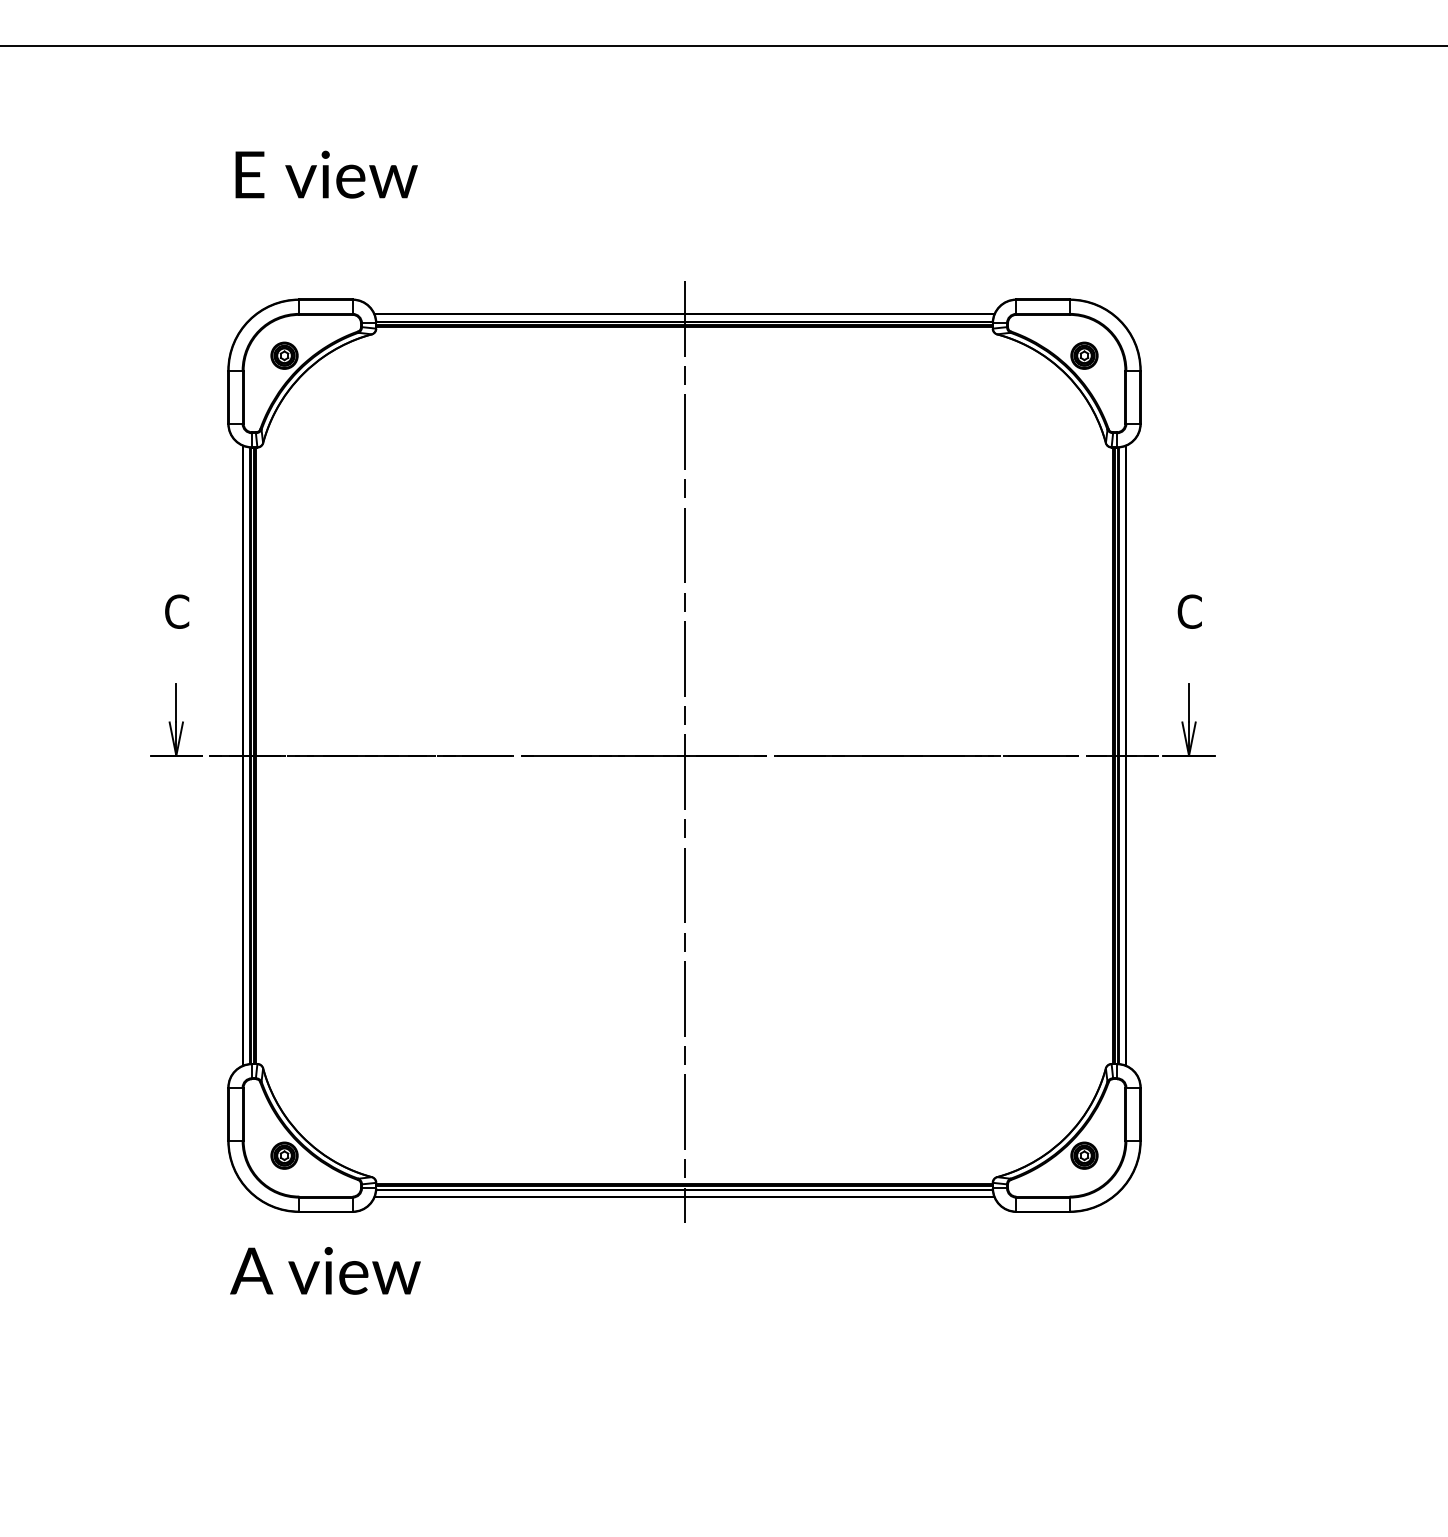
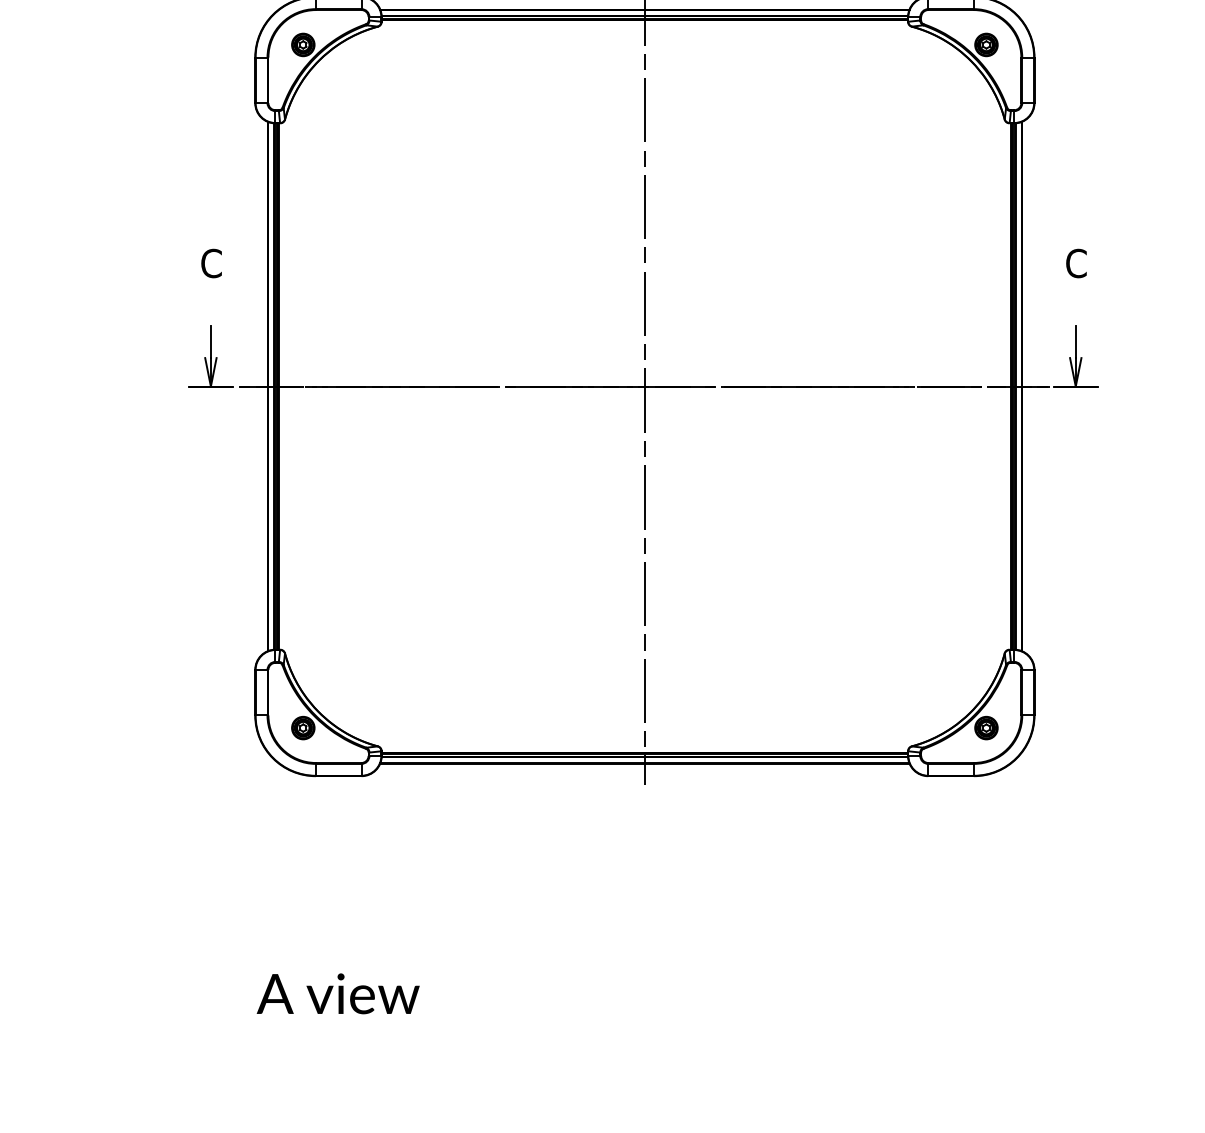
text: (325, 1270) -> (338, 993), moved

